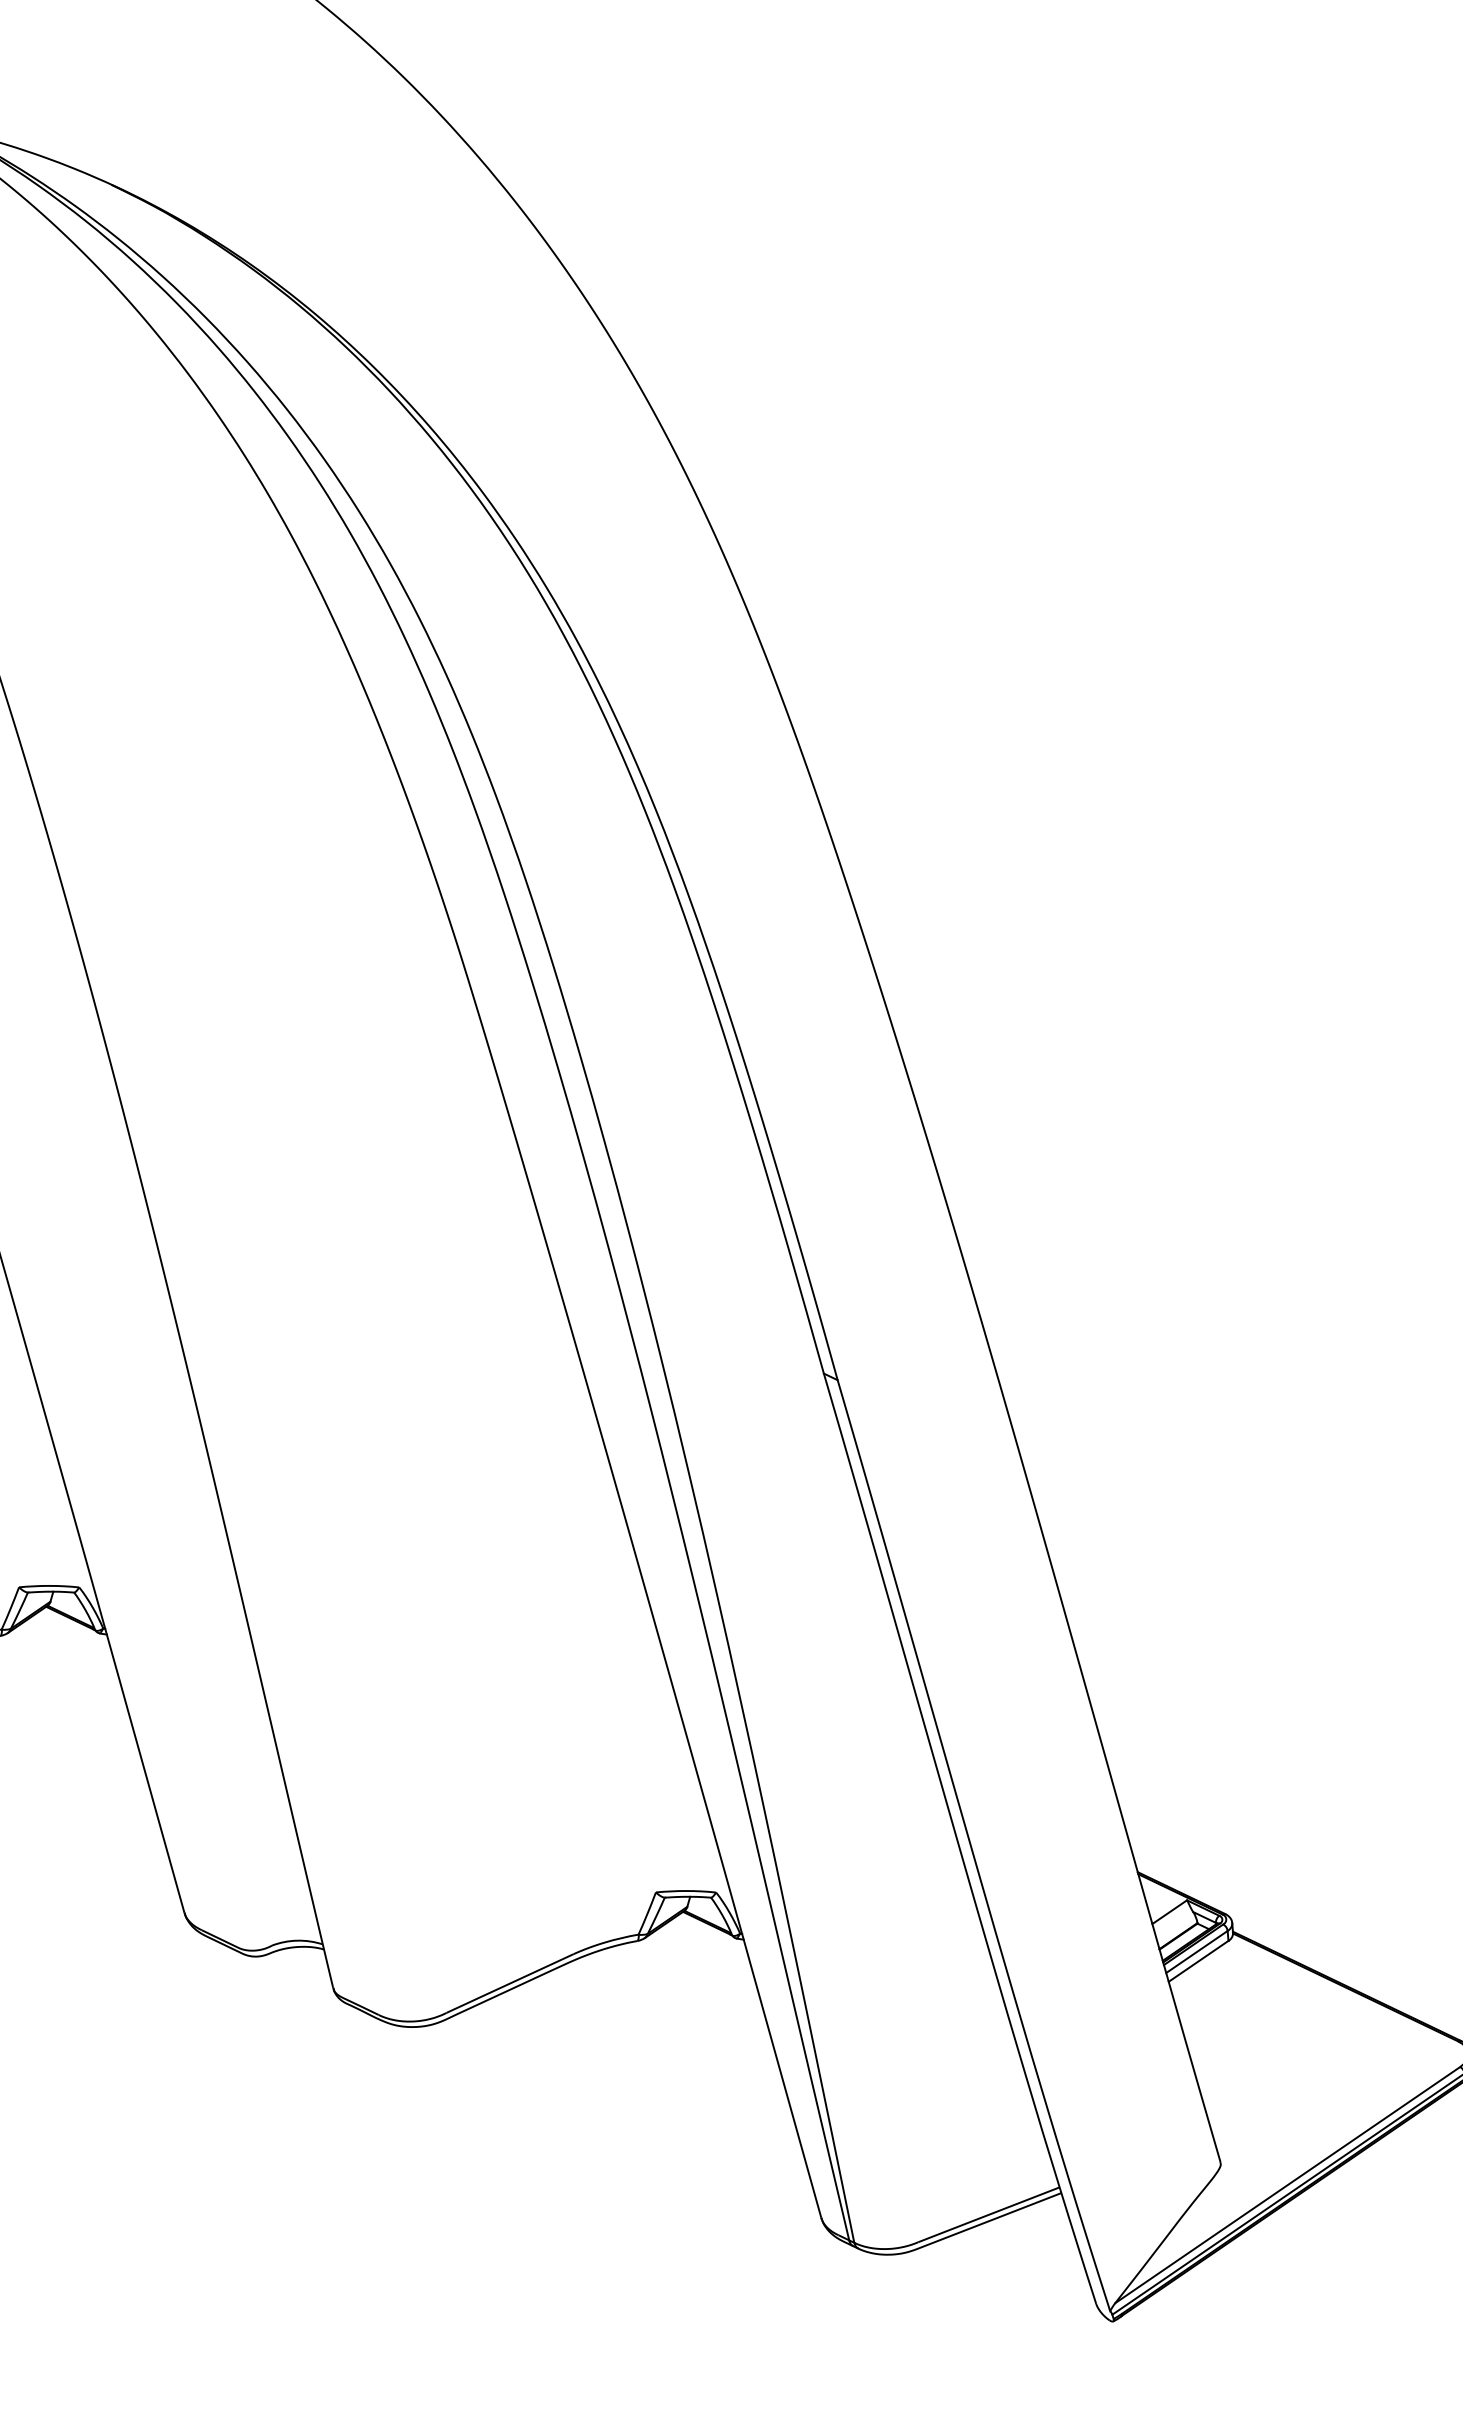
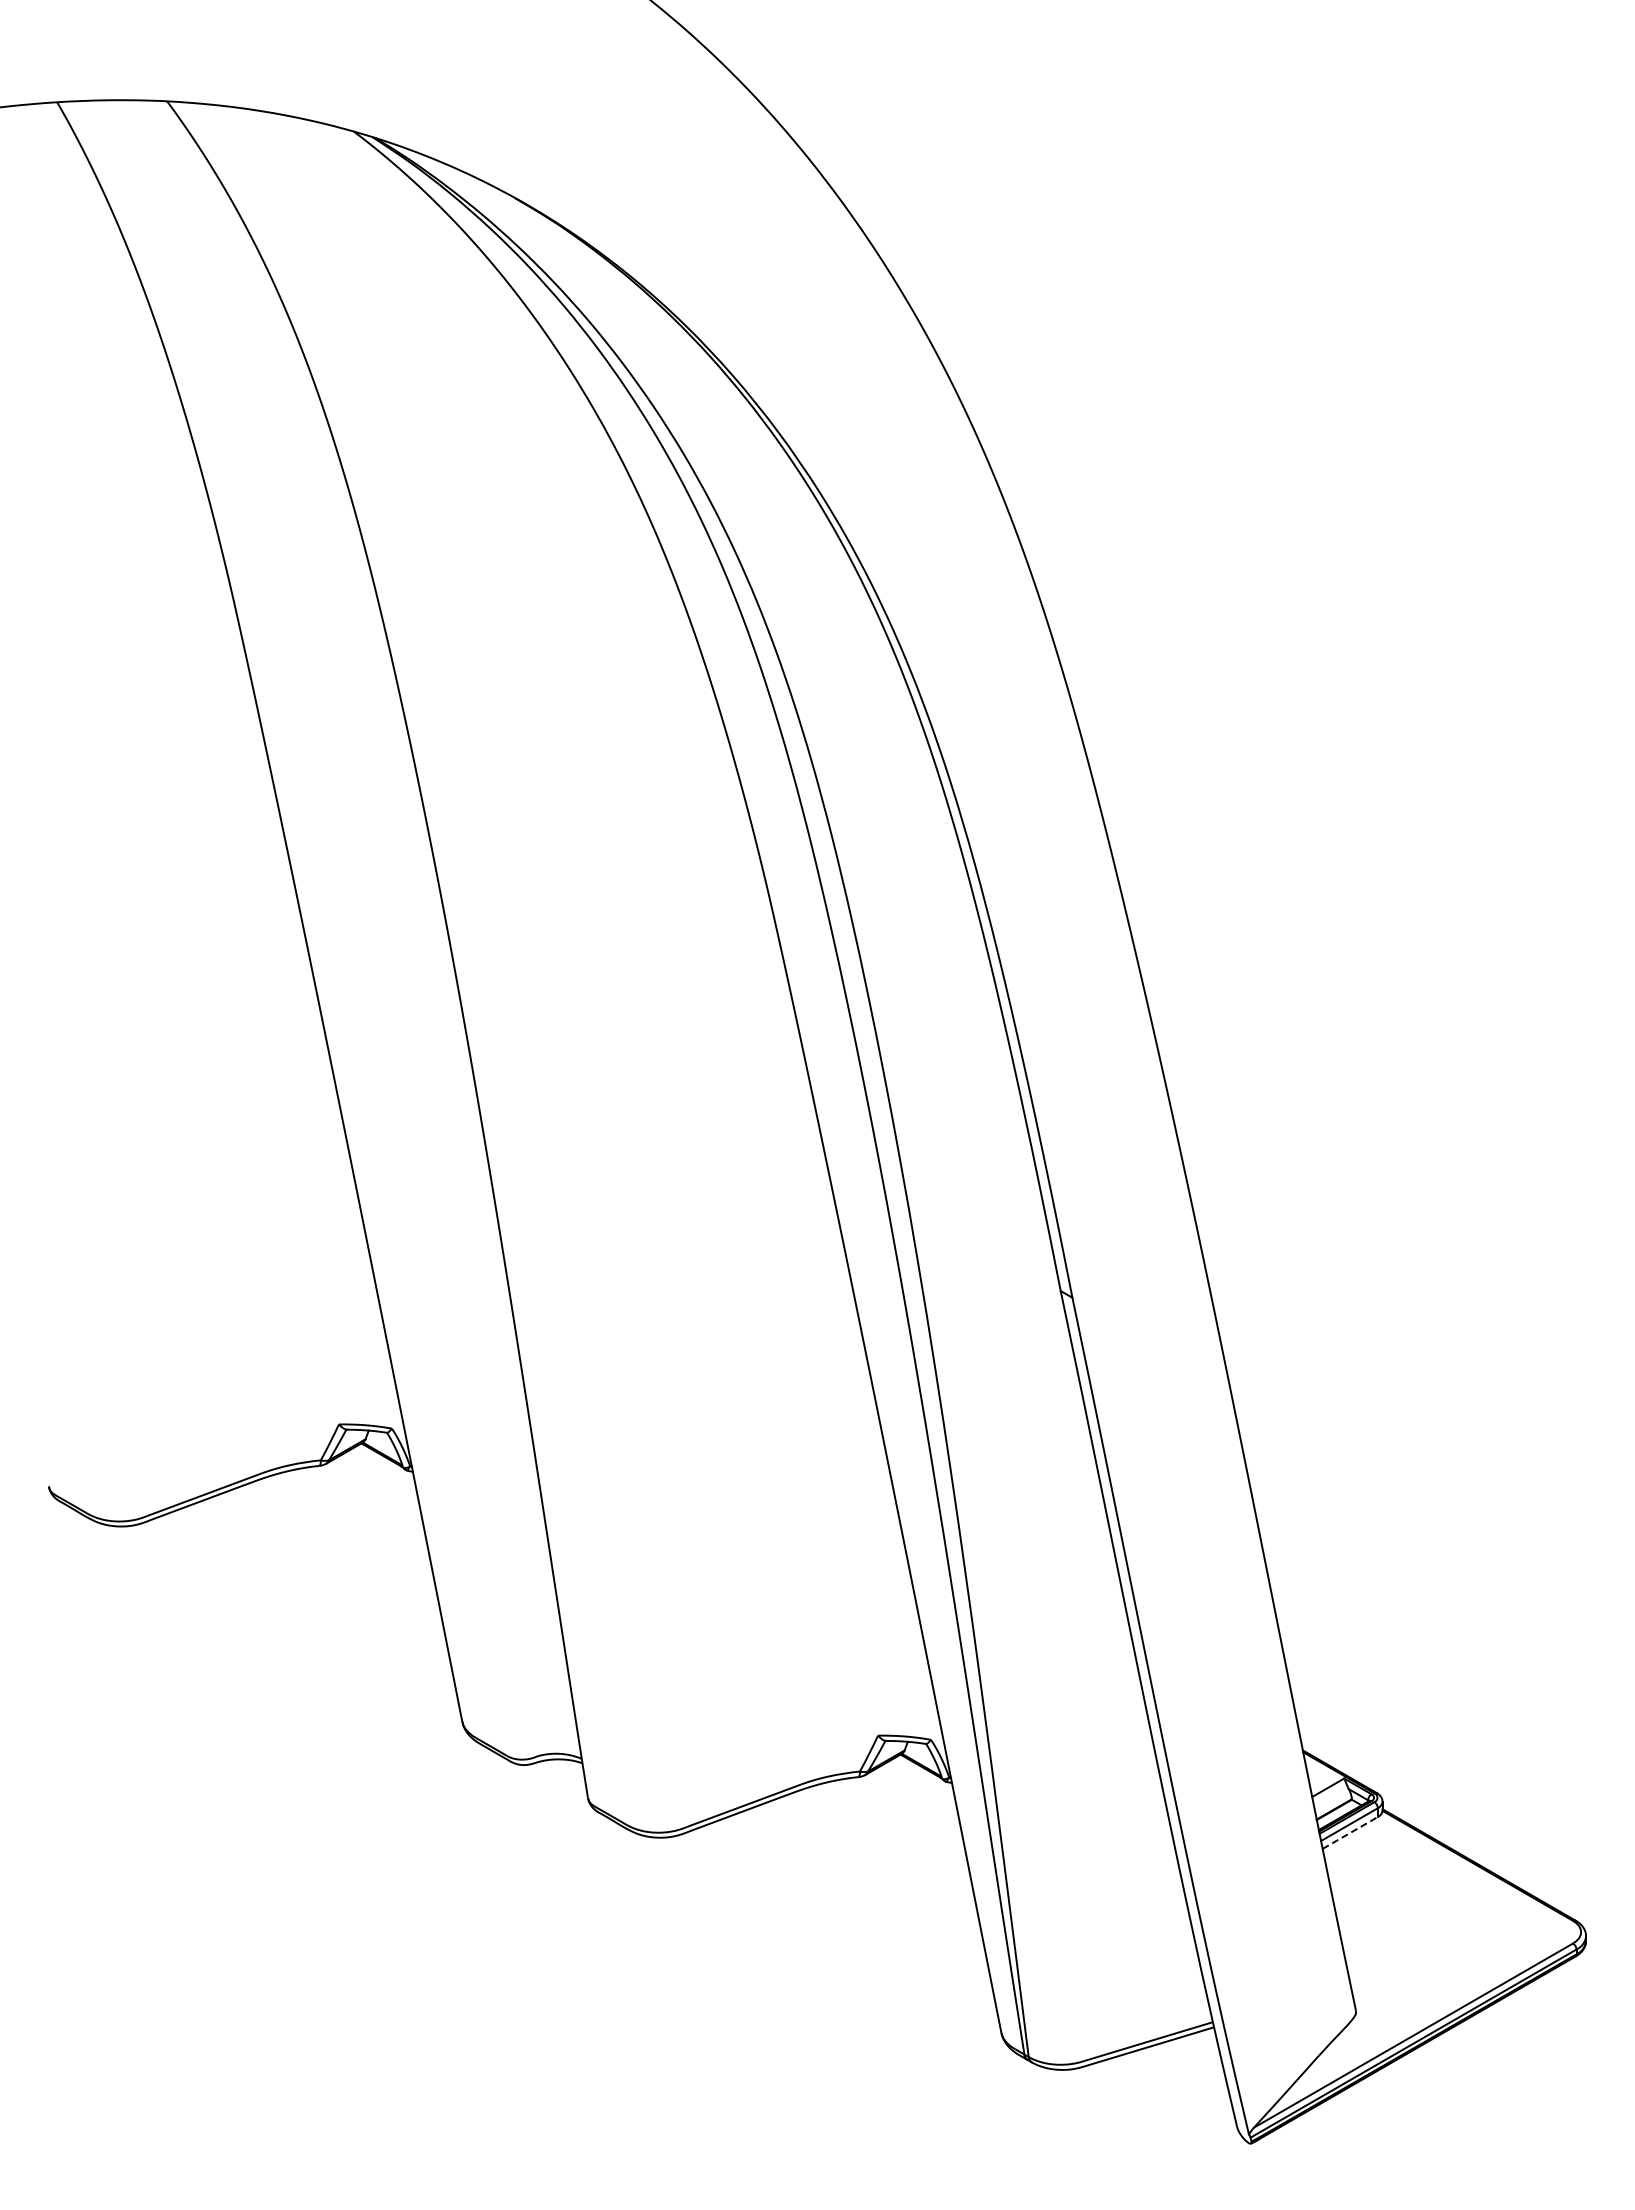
line: (1198, 1960) -> (1350, 1832), solid -> dashed

